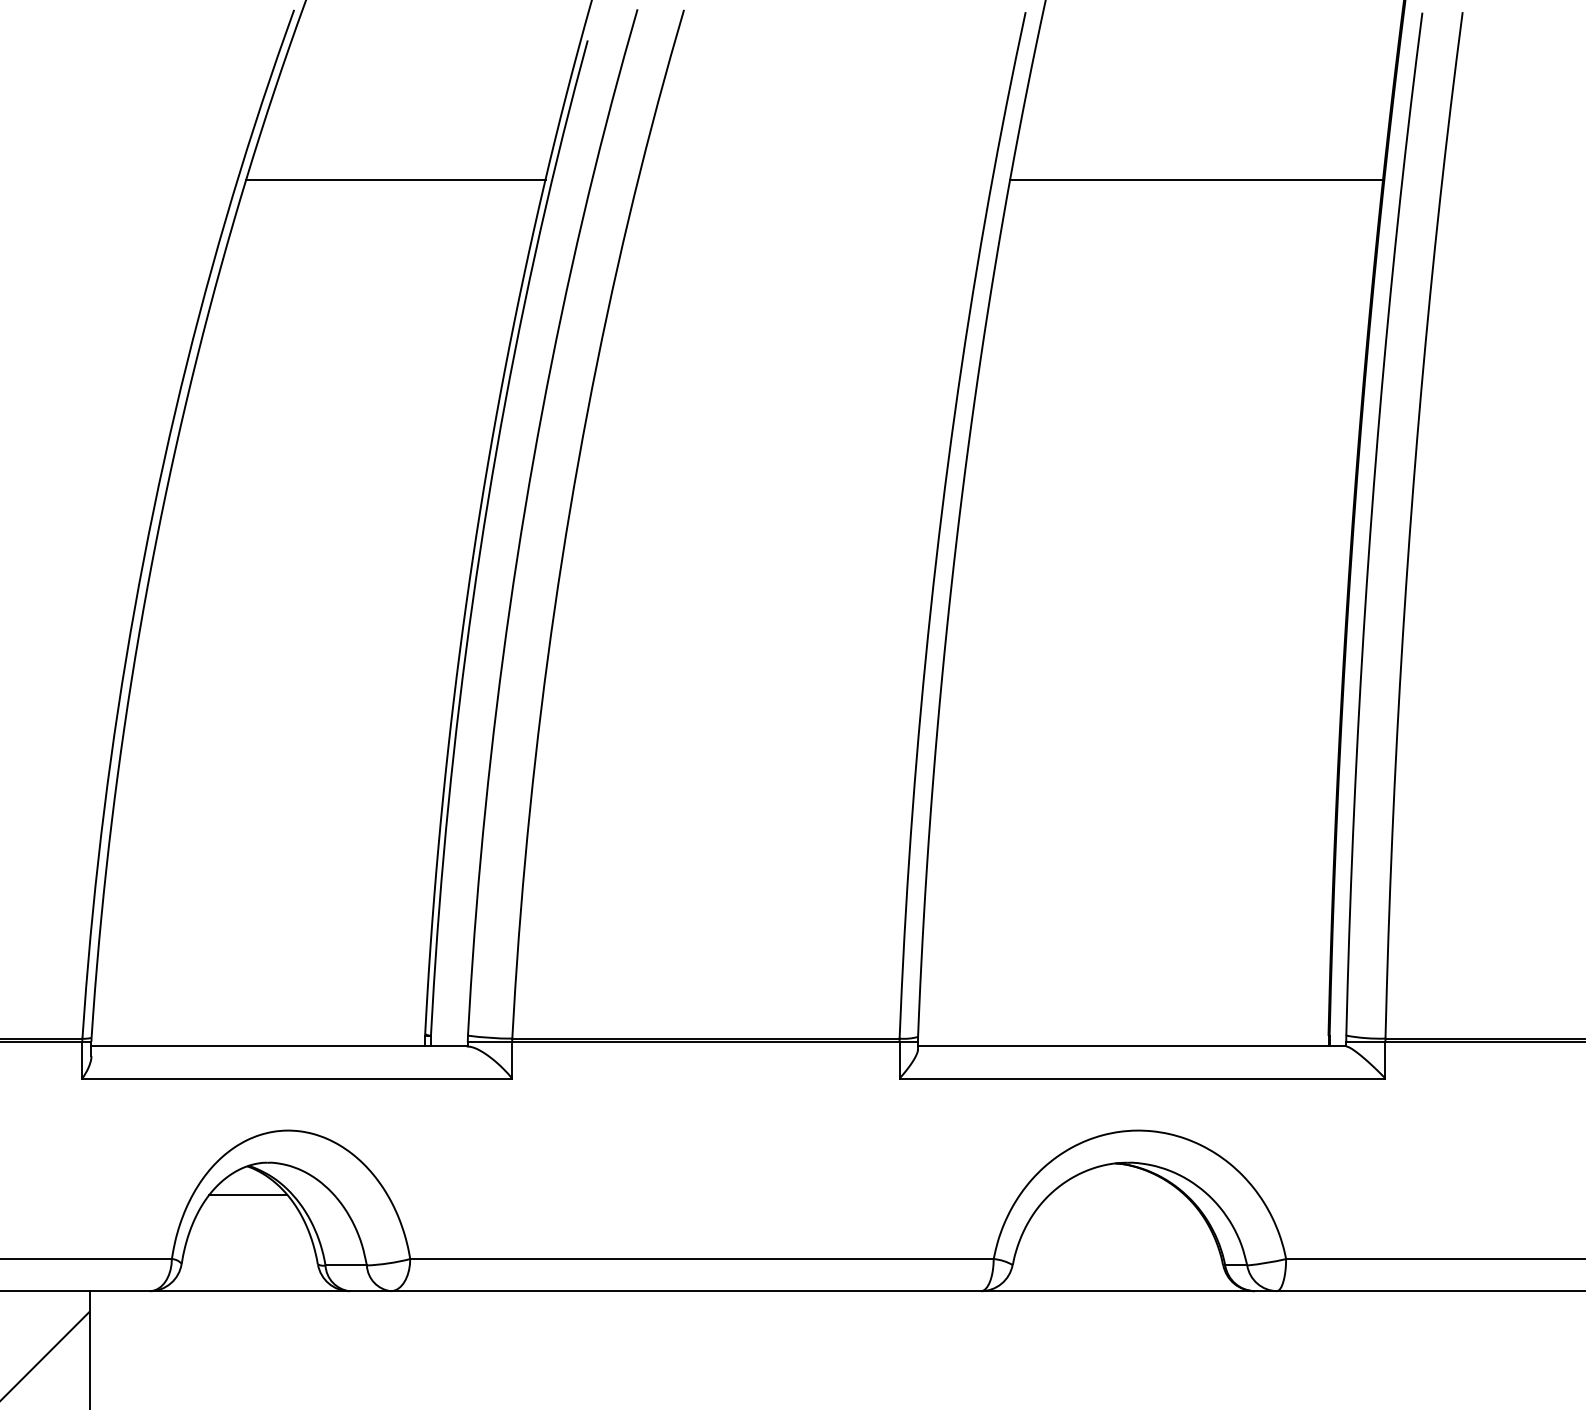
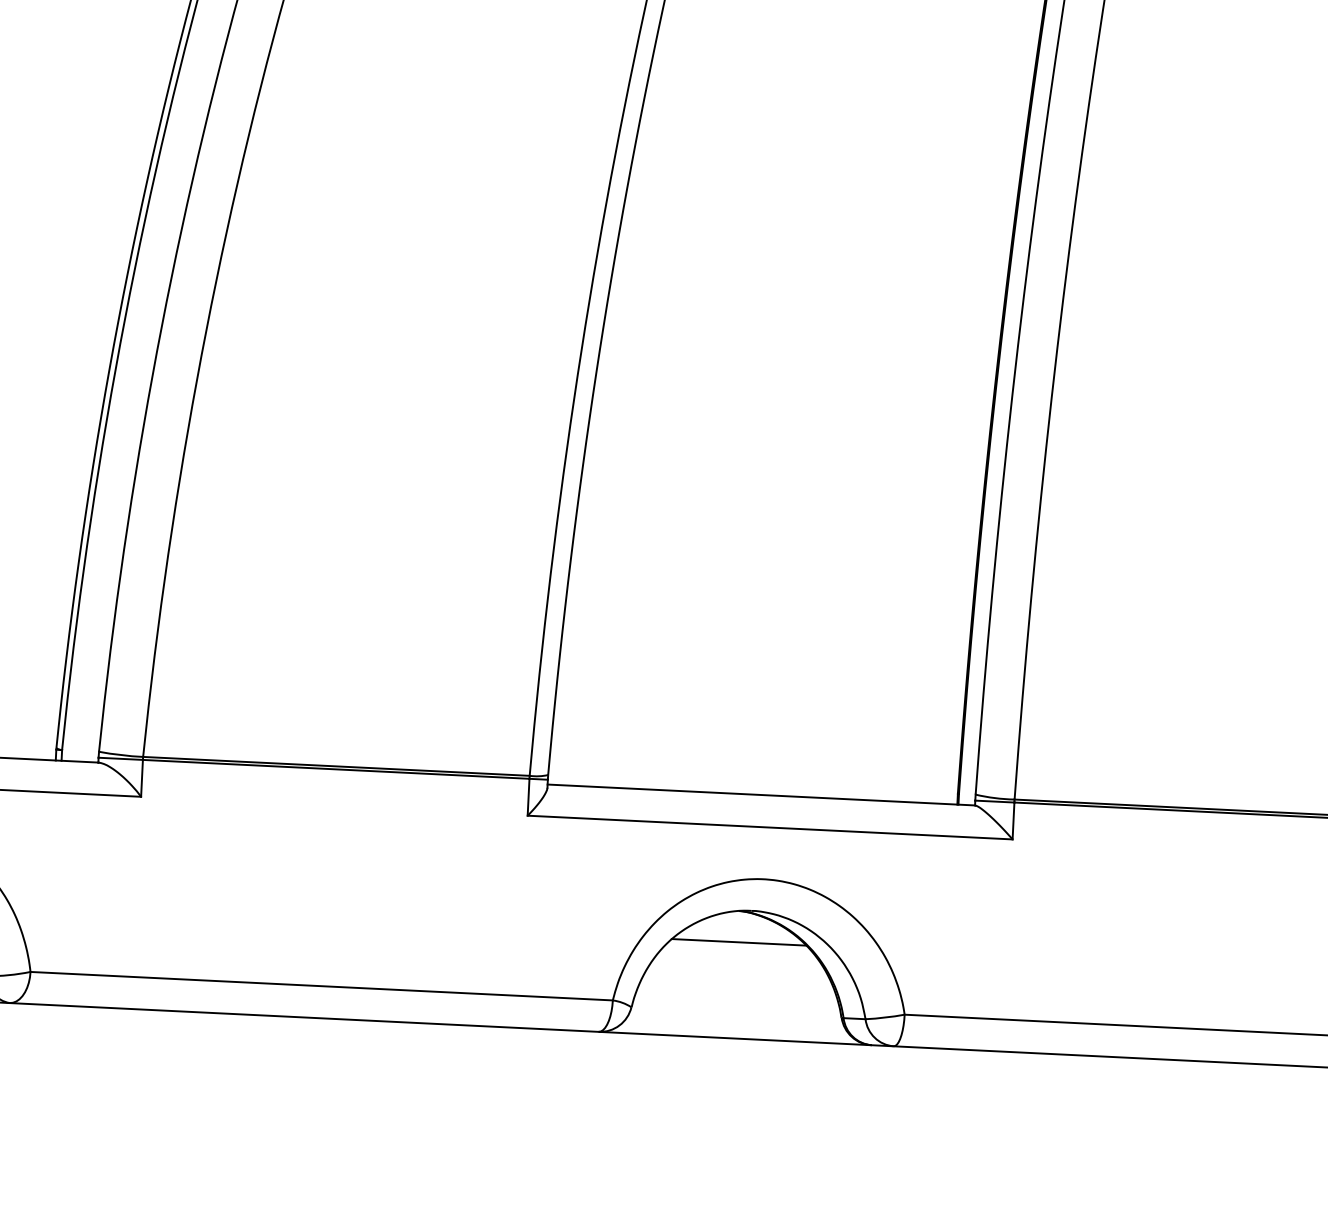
line: (1116, 1194) -> (738, 941), added

